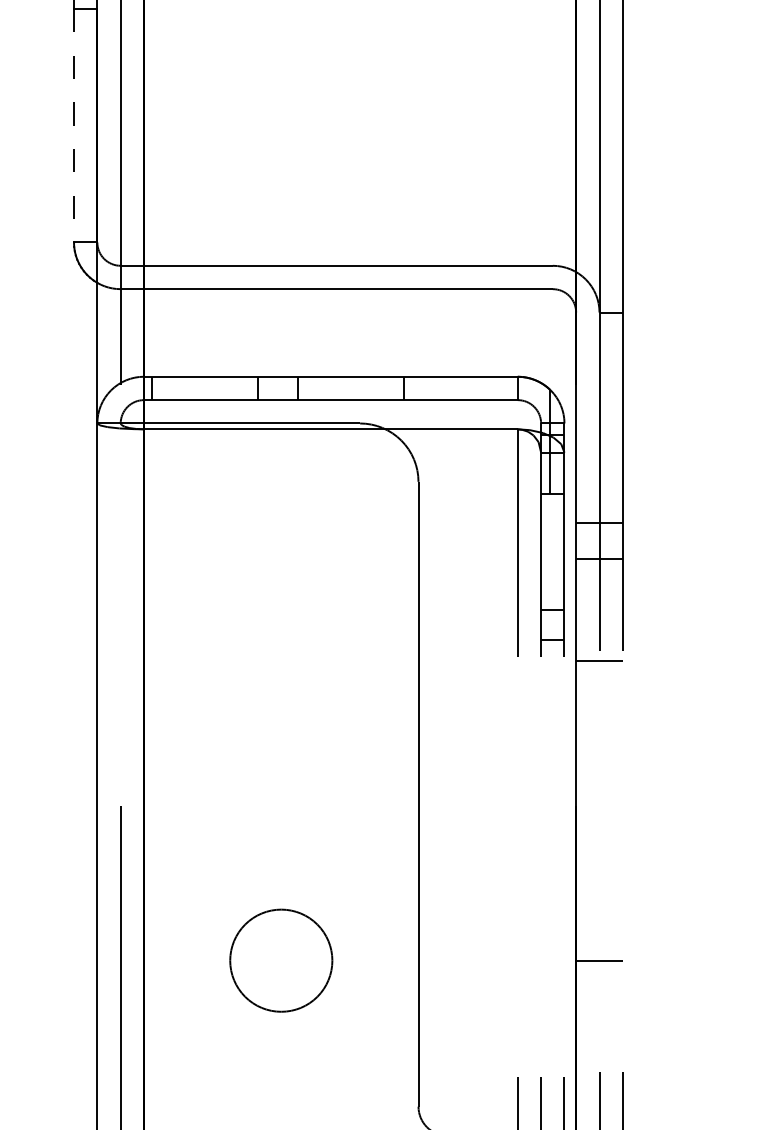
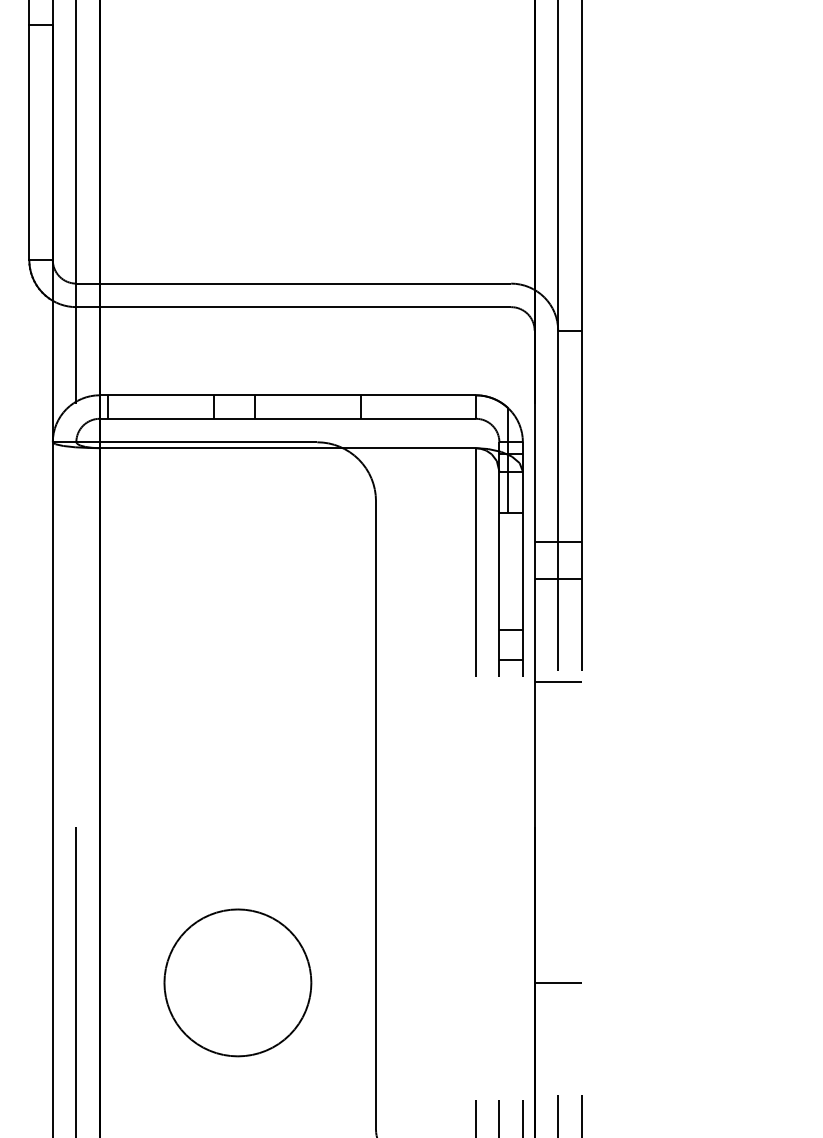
line: (74, 125) -> (29, 142), dashed -> solid
part: (280, 960) -> (237, 982), size x1.43

